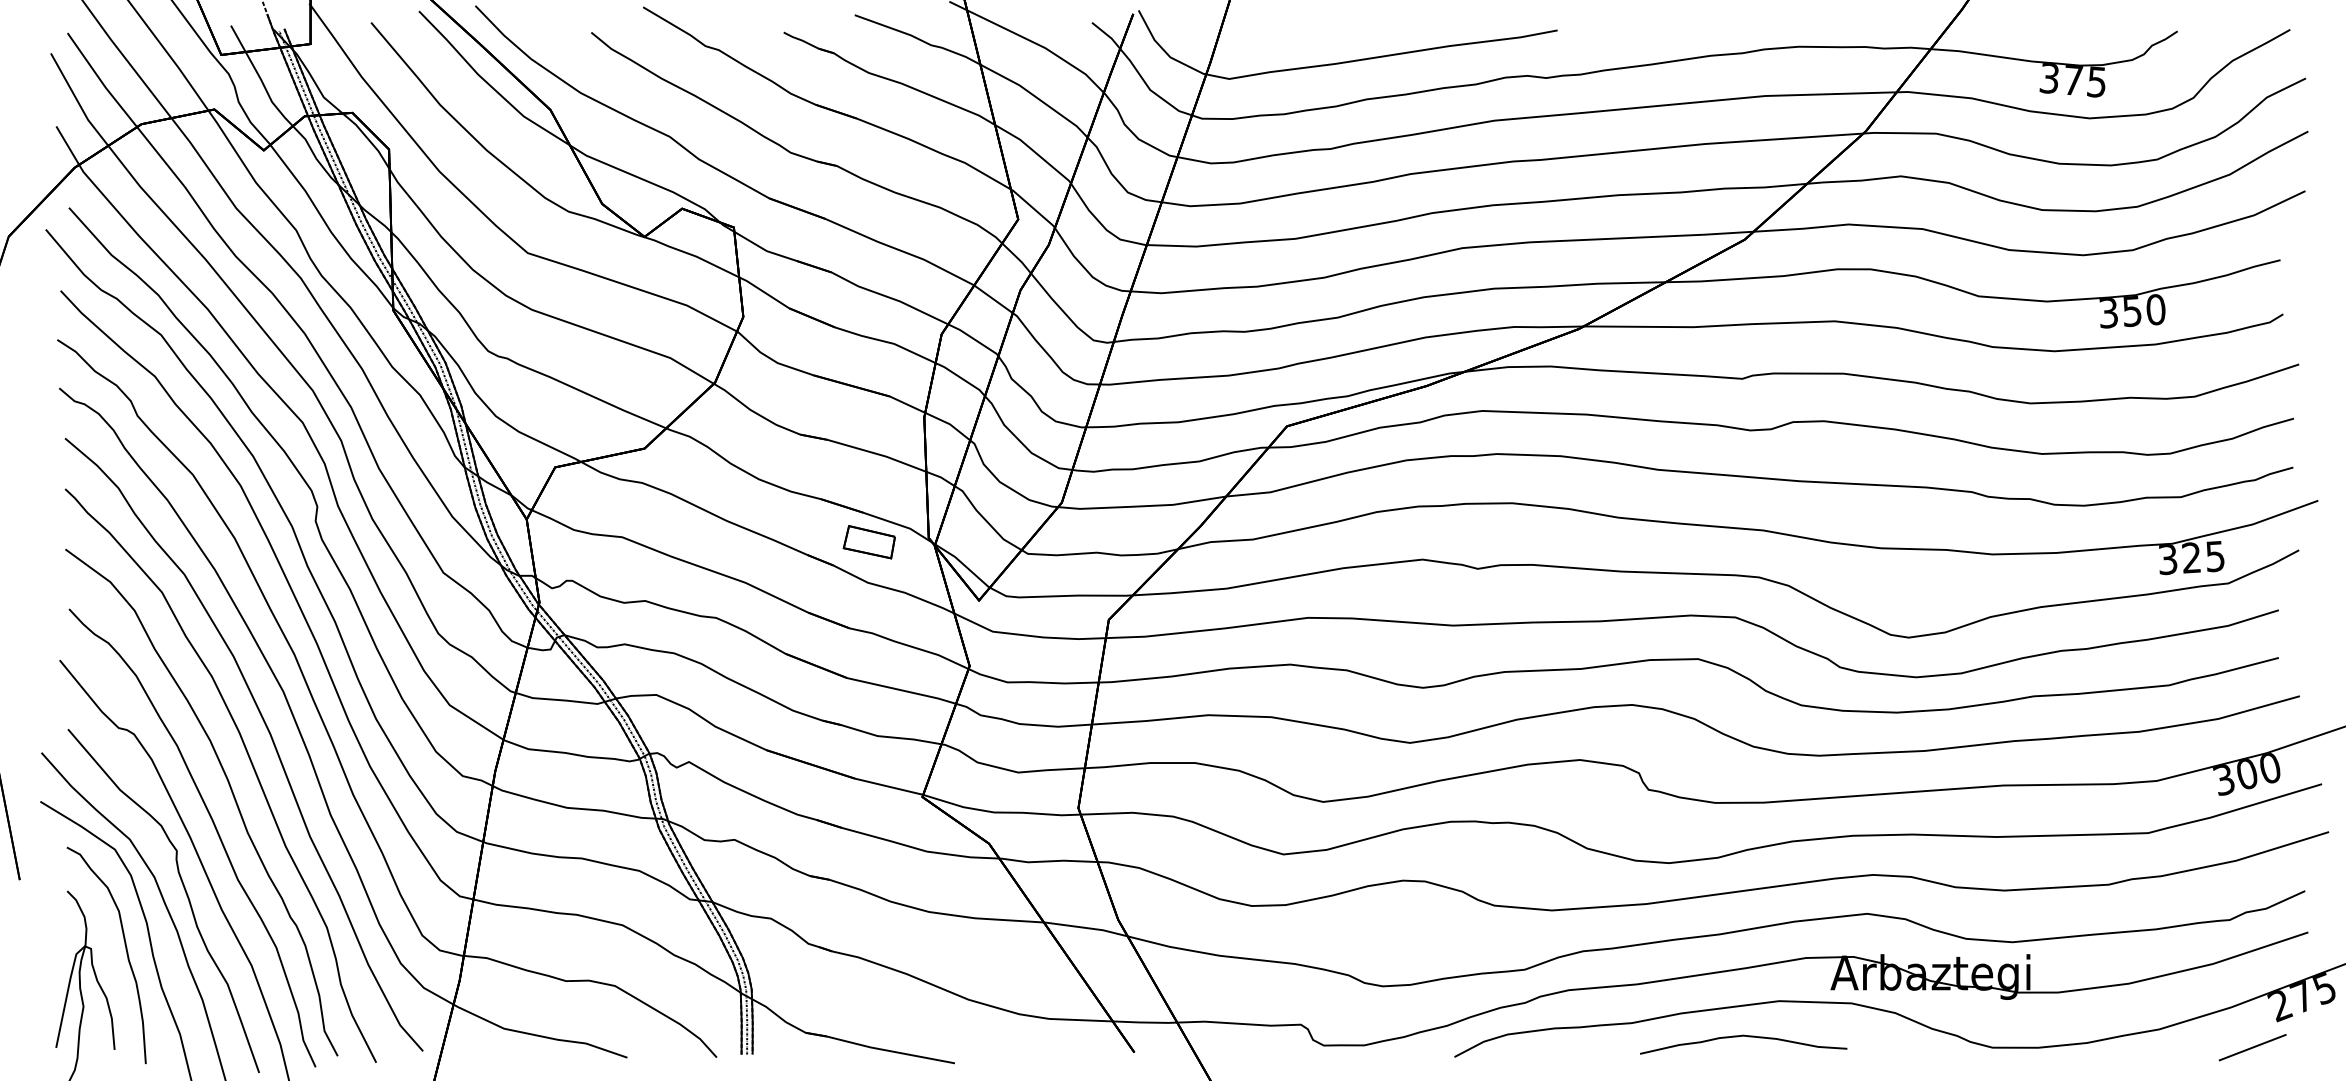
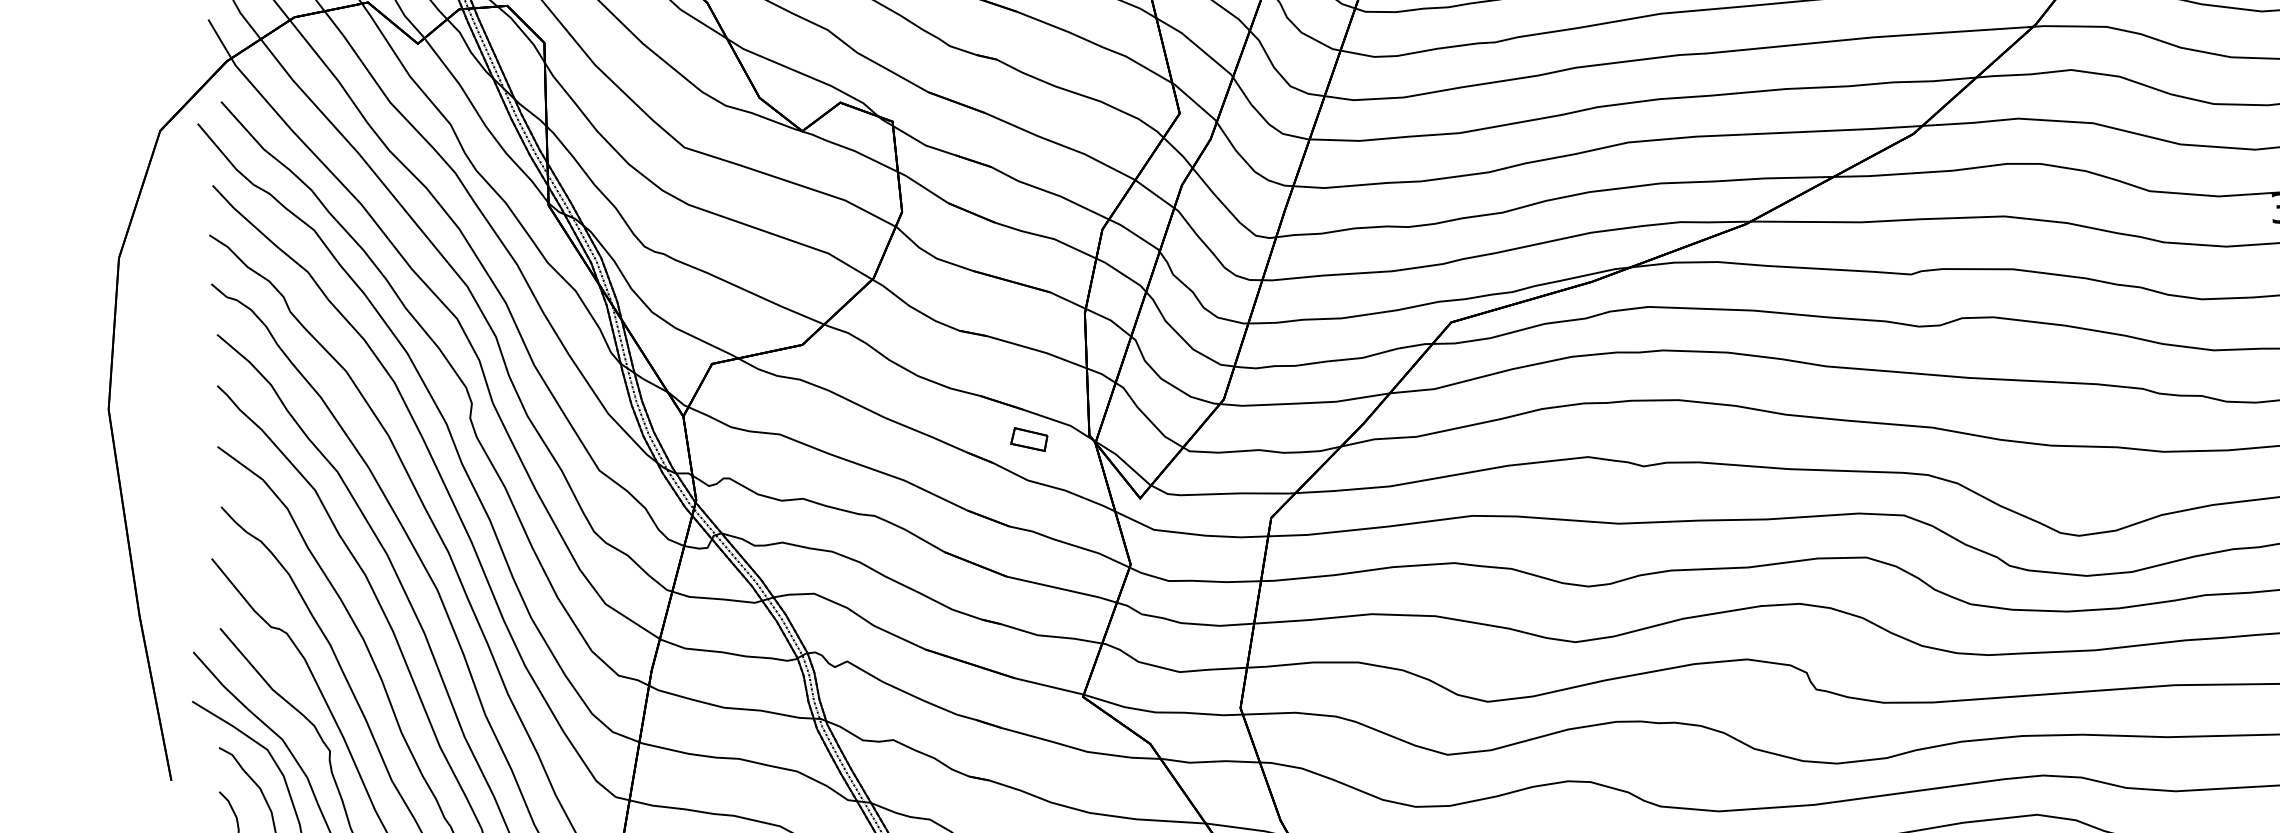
part: (868, 542) -> (1028, 439), size x0.7

